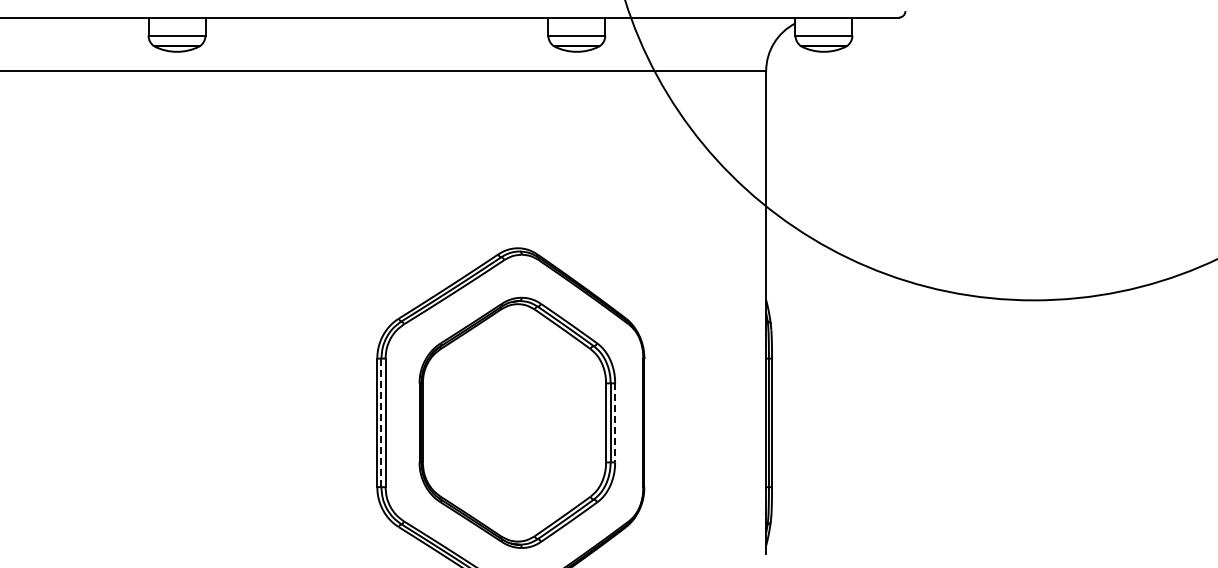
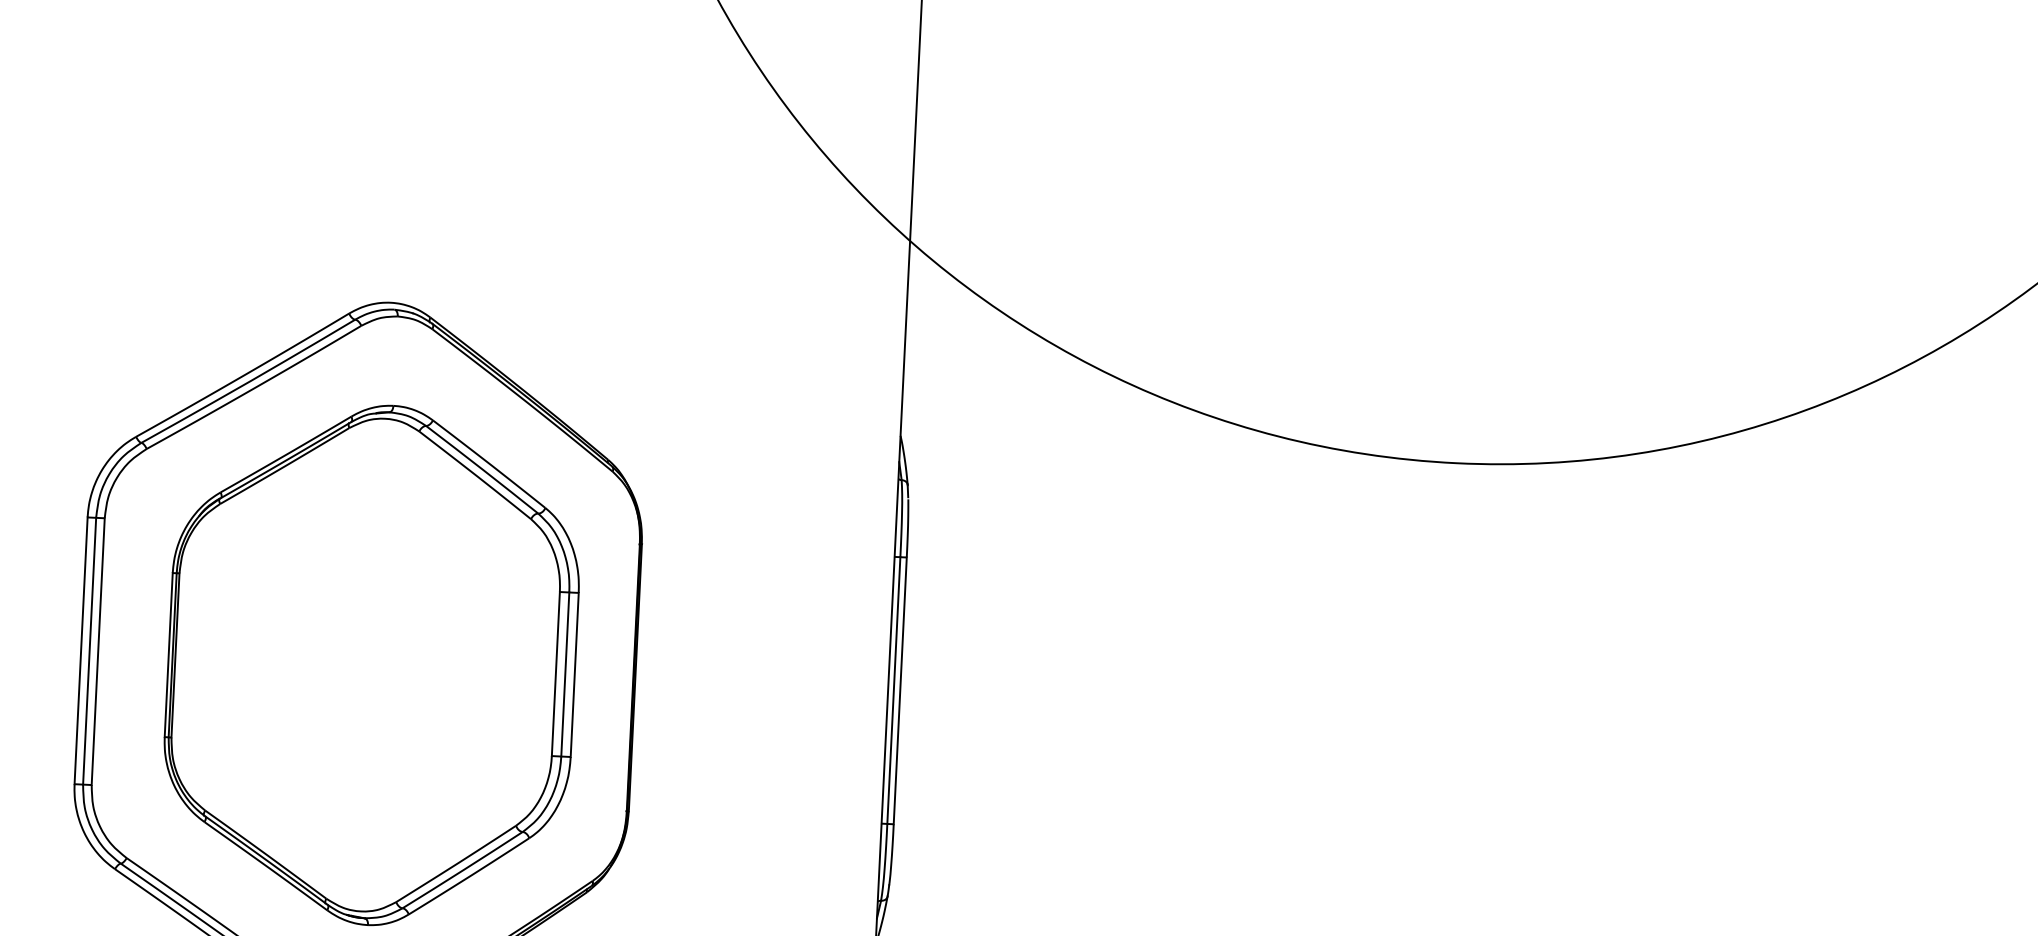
line: (381, 422) -> (89, 650), dashed -> solid
line: (615, 422) -> (575, 674), dashed -> solid

